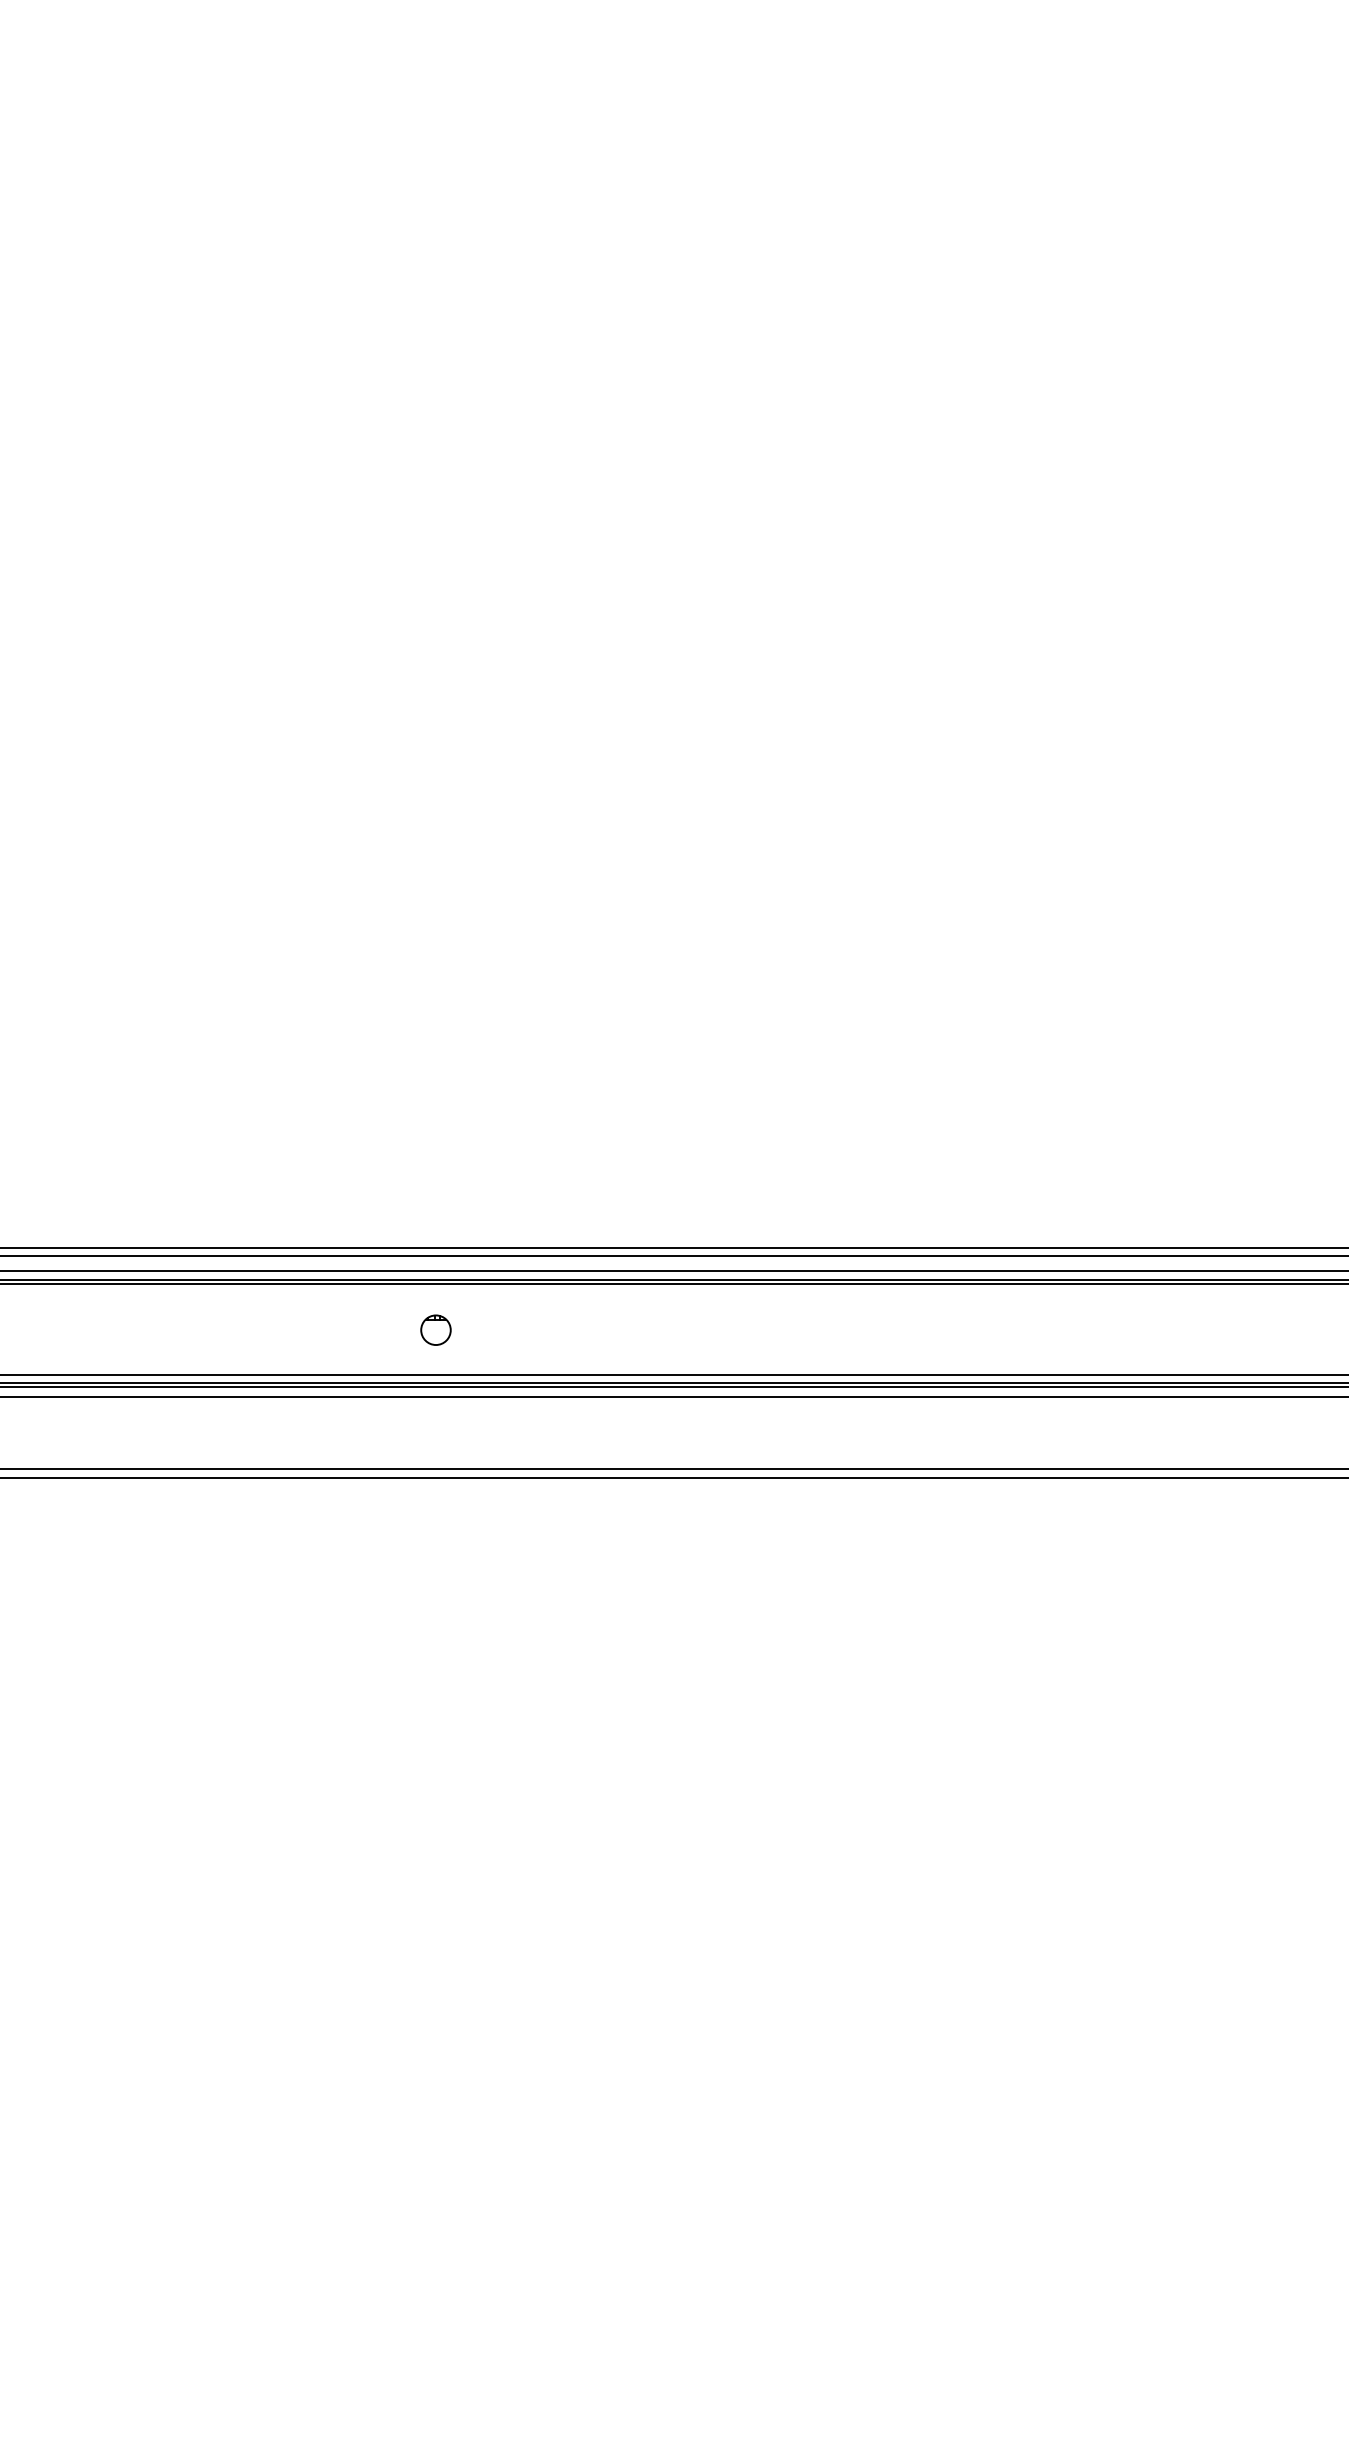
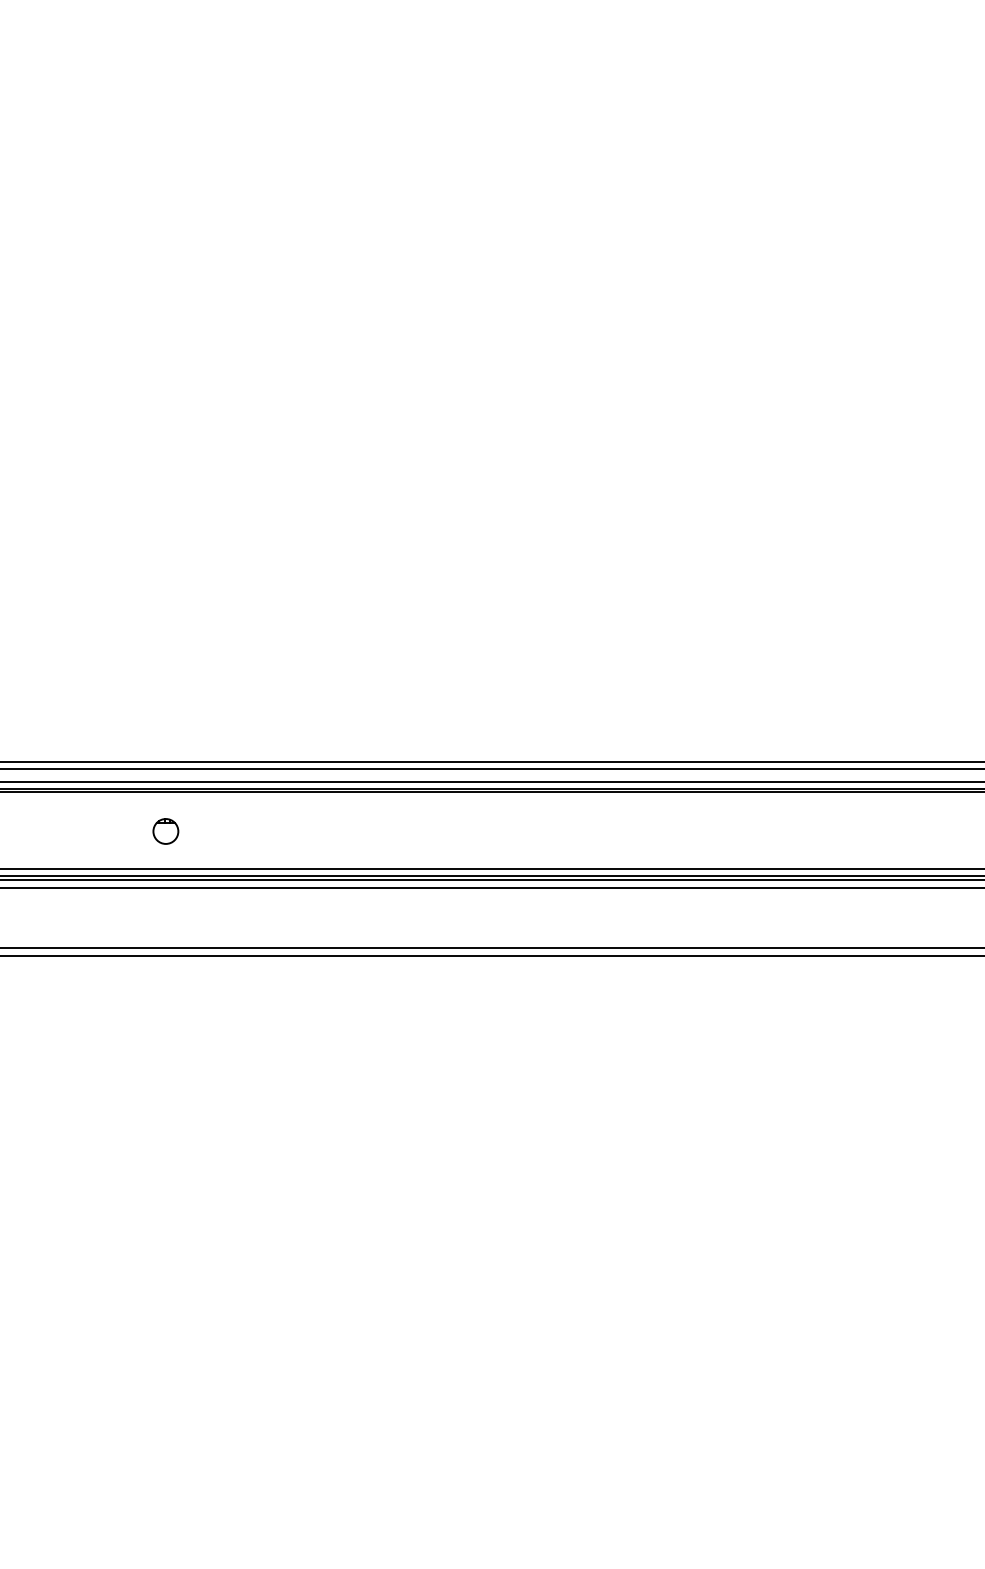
part: (435, 1329) -> (165, 830), moved

